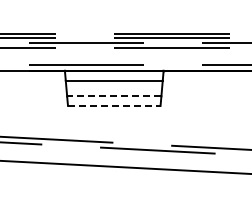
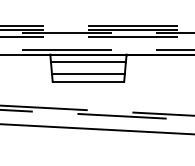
line: (113, 96) -> (87, 74), dashed -> solid
line: (114, 105) -> (88, 81), dashed -> solid

